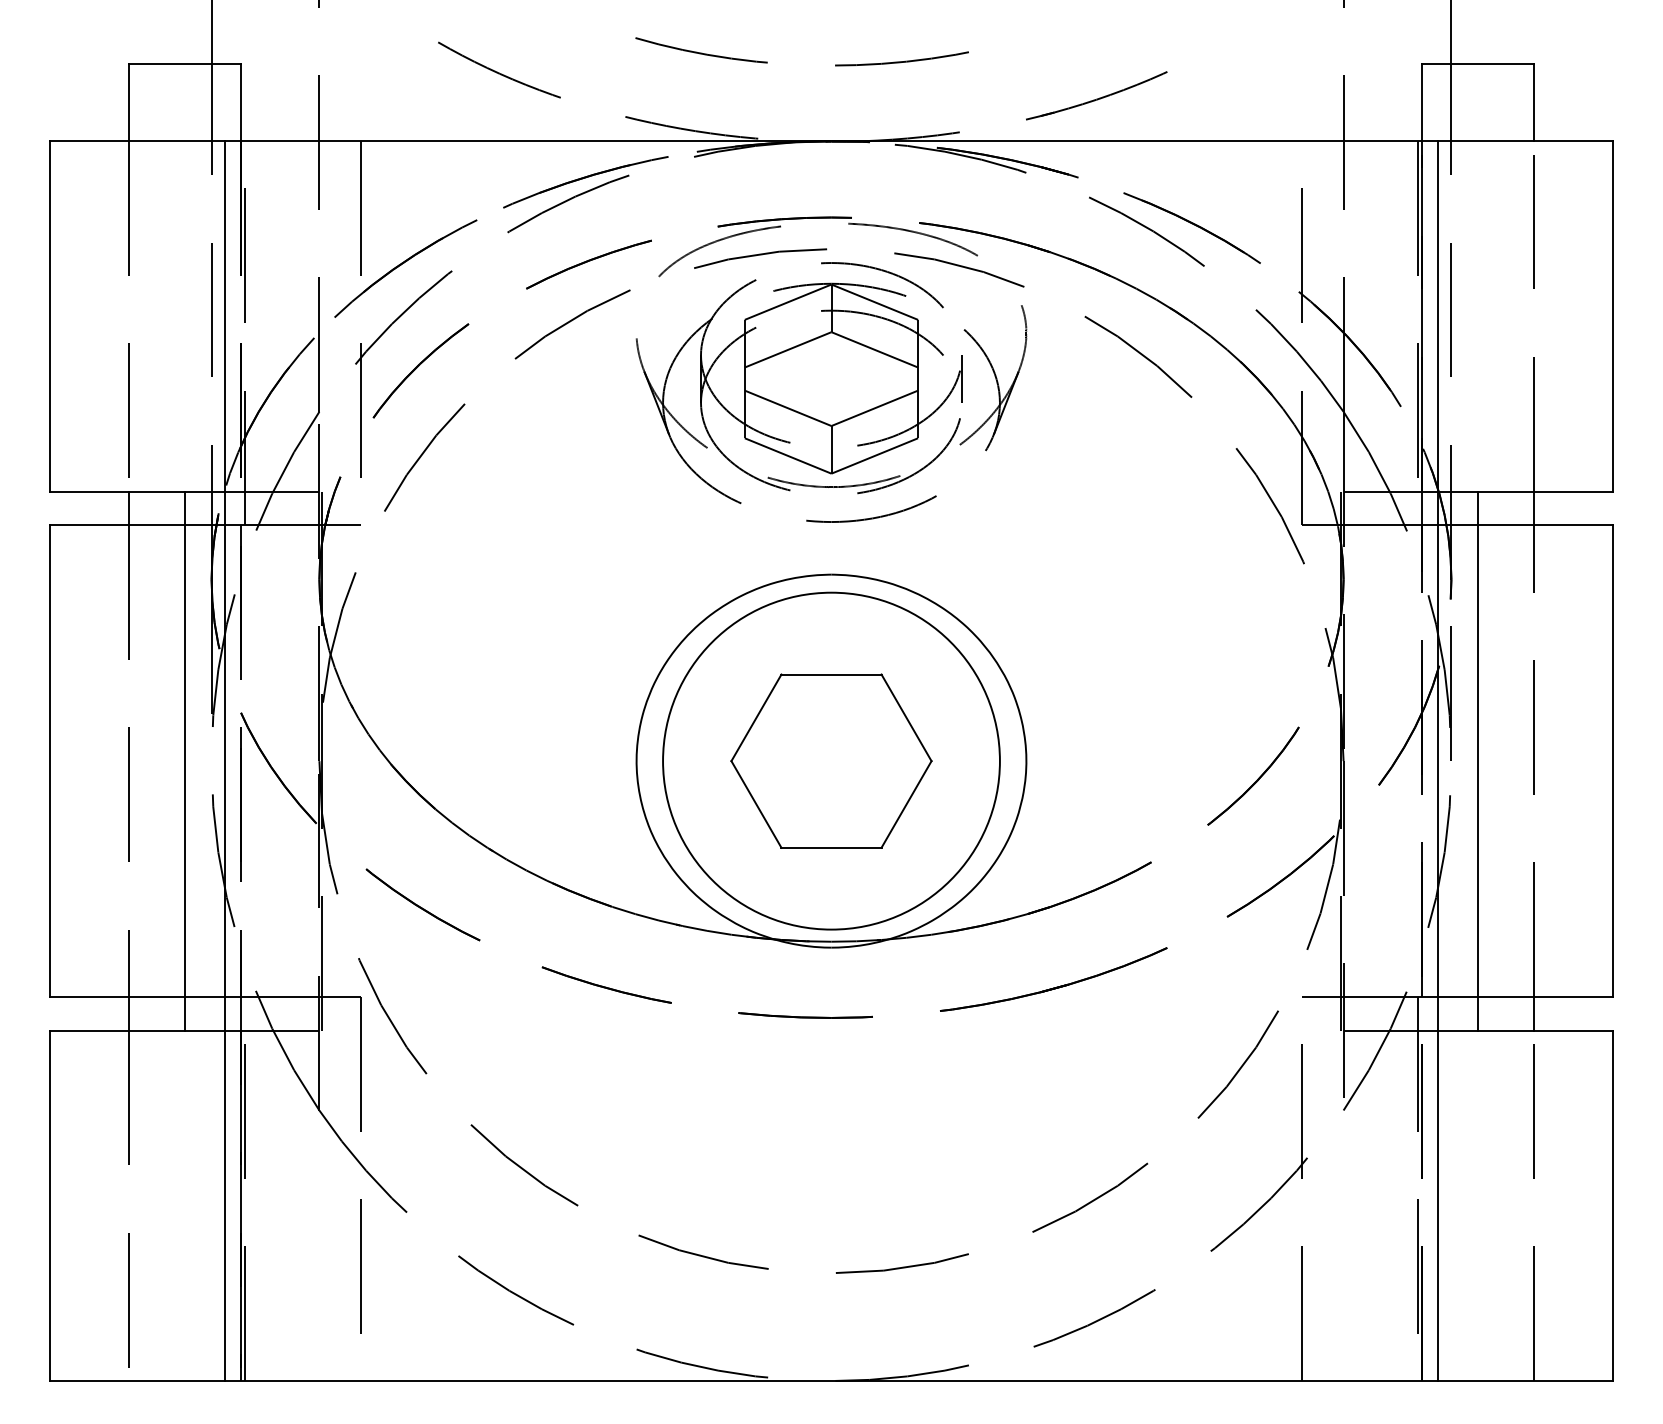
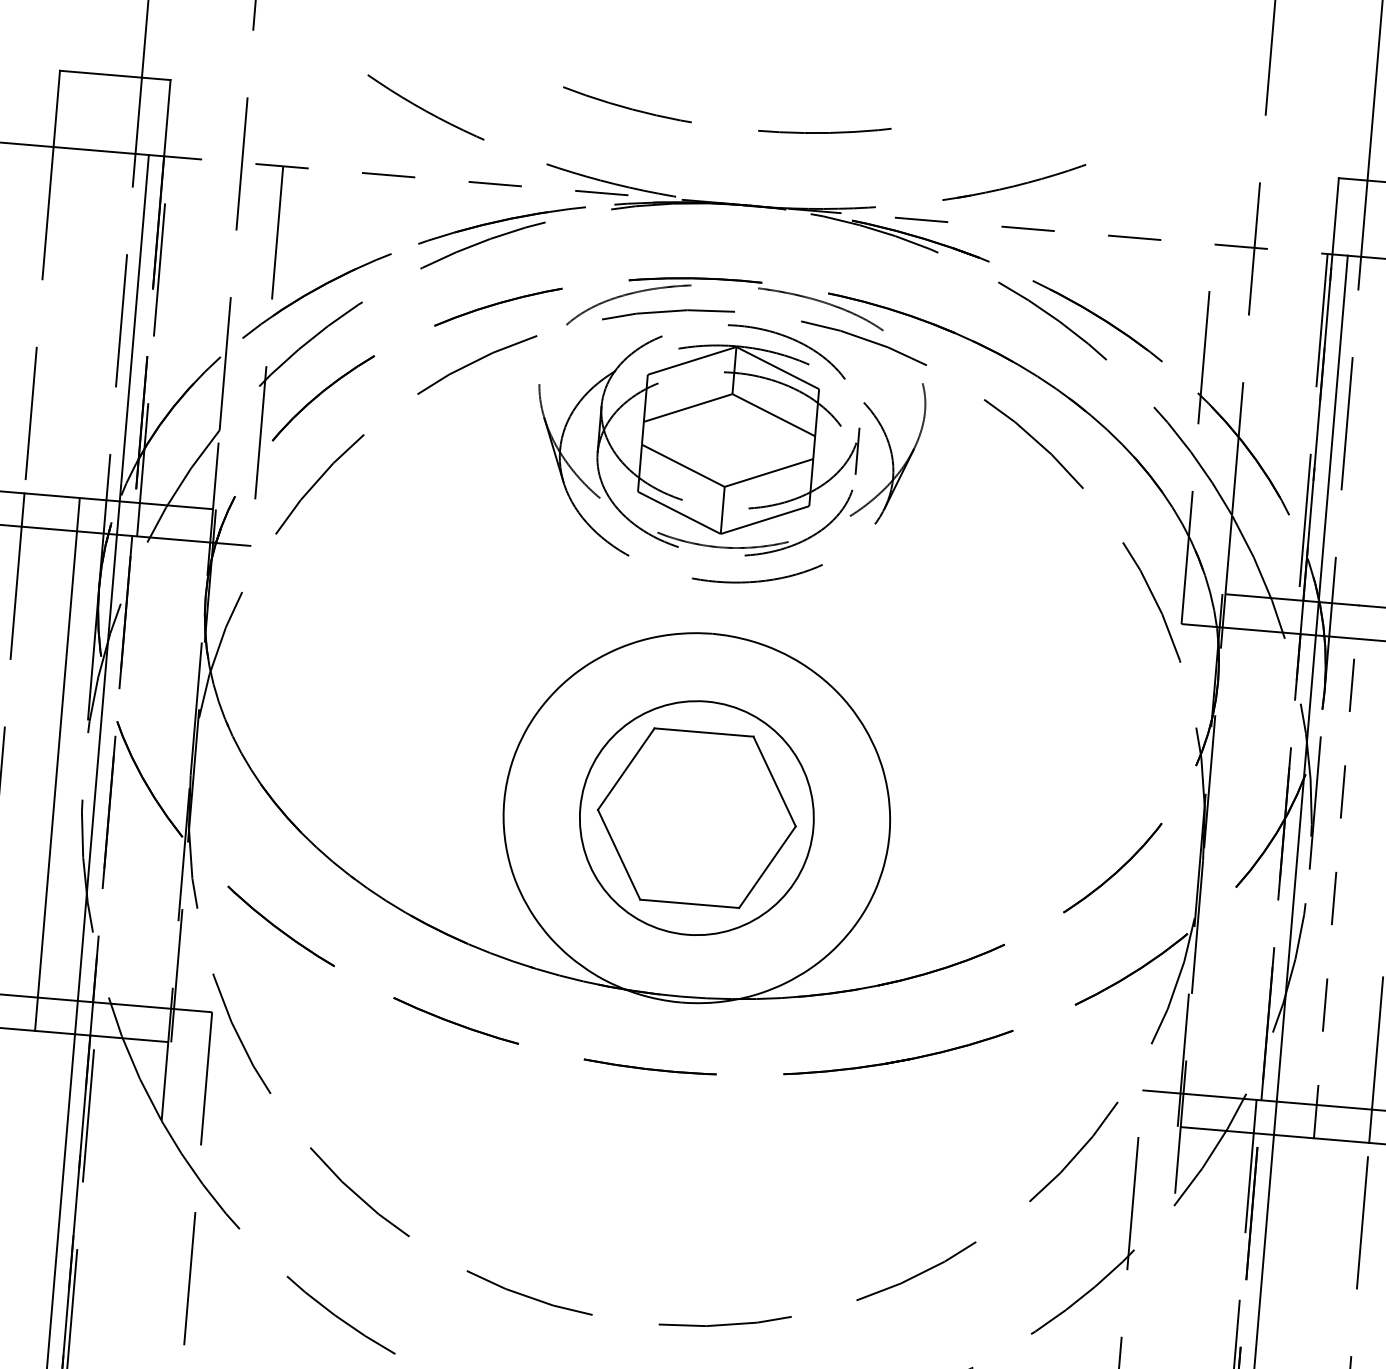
line: (832, 141) -> (749, 205), solid -> dashed
circle: (831, 760) -> (696, 817), size x0.7
line: (1478, 761) -> (1336, 872), solid -> dashed

